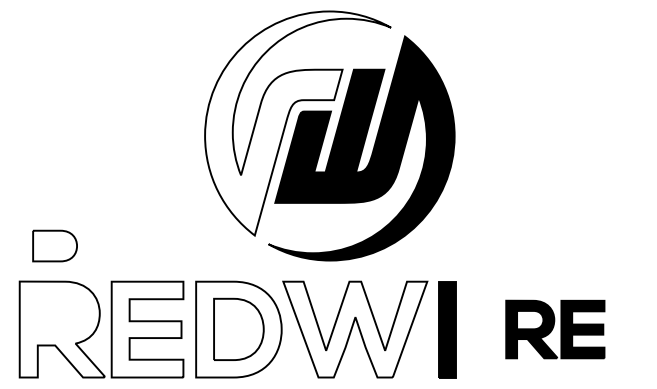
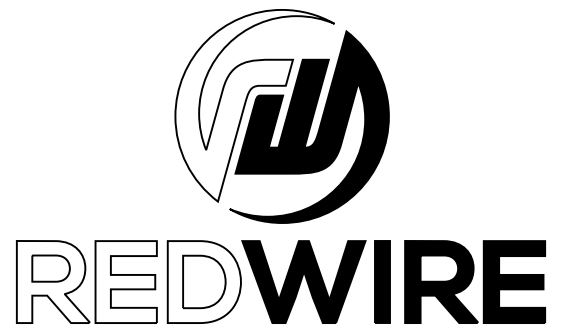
part: (54, 245) -> (50, 268), moved
part: (554, 328) -> (474, 281), size x1.67
fill: (354, 330) -> (303, 282), added

